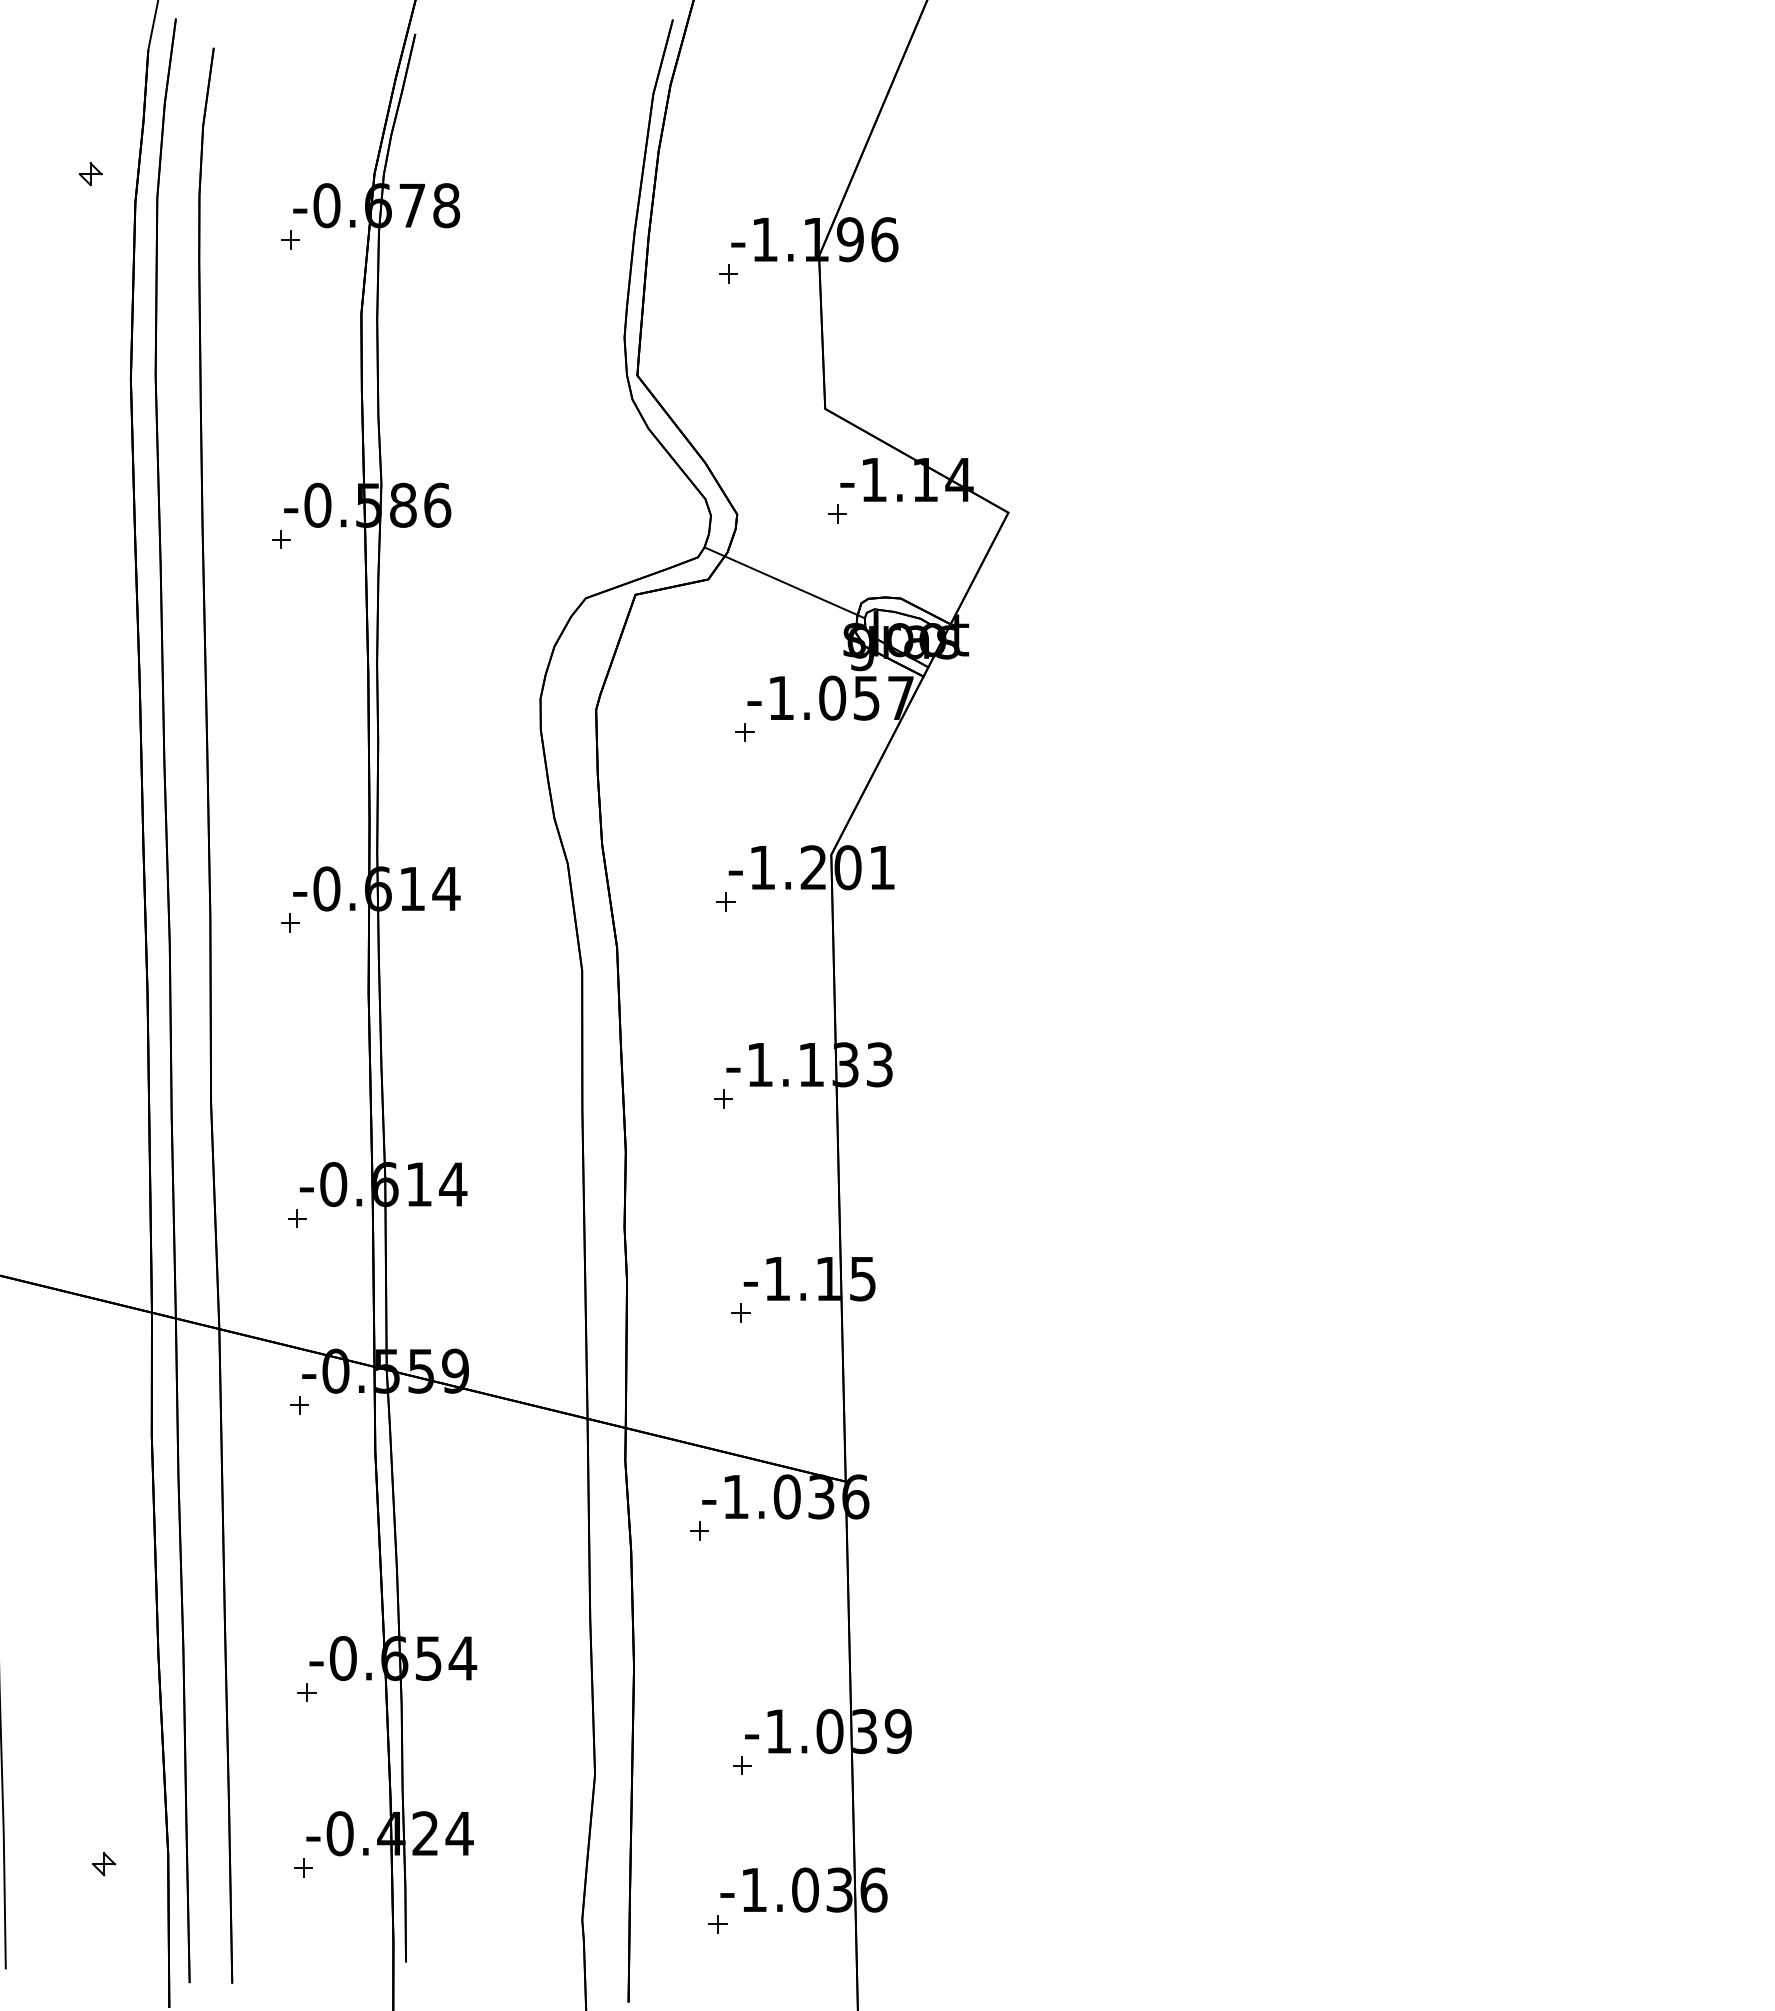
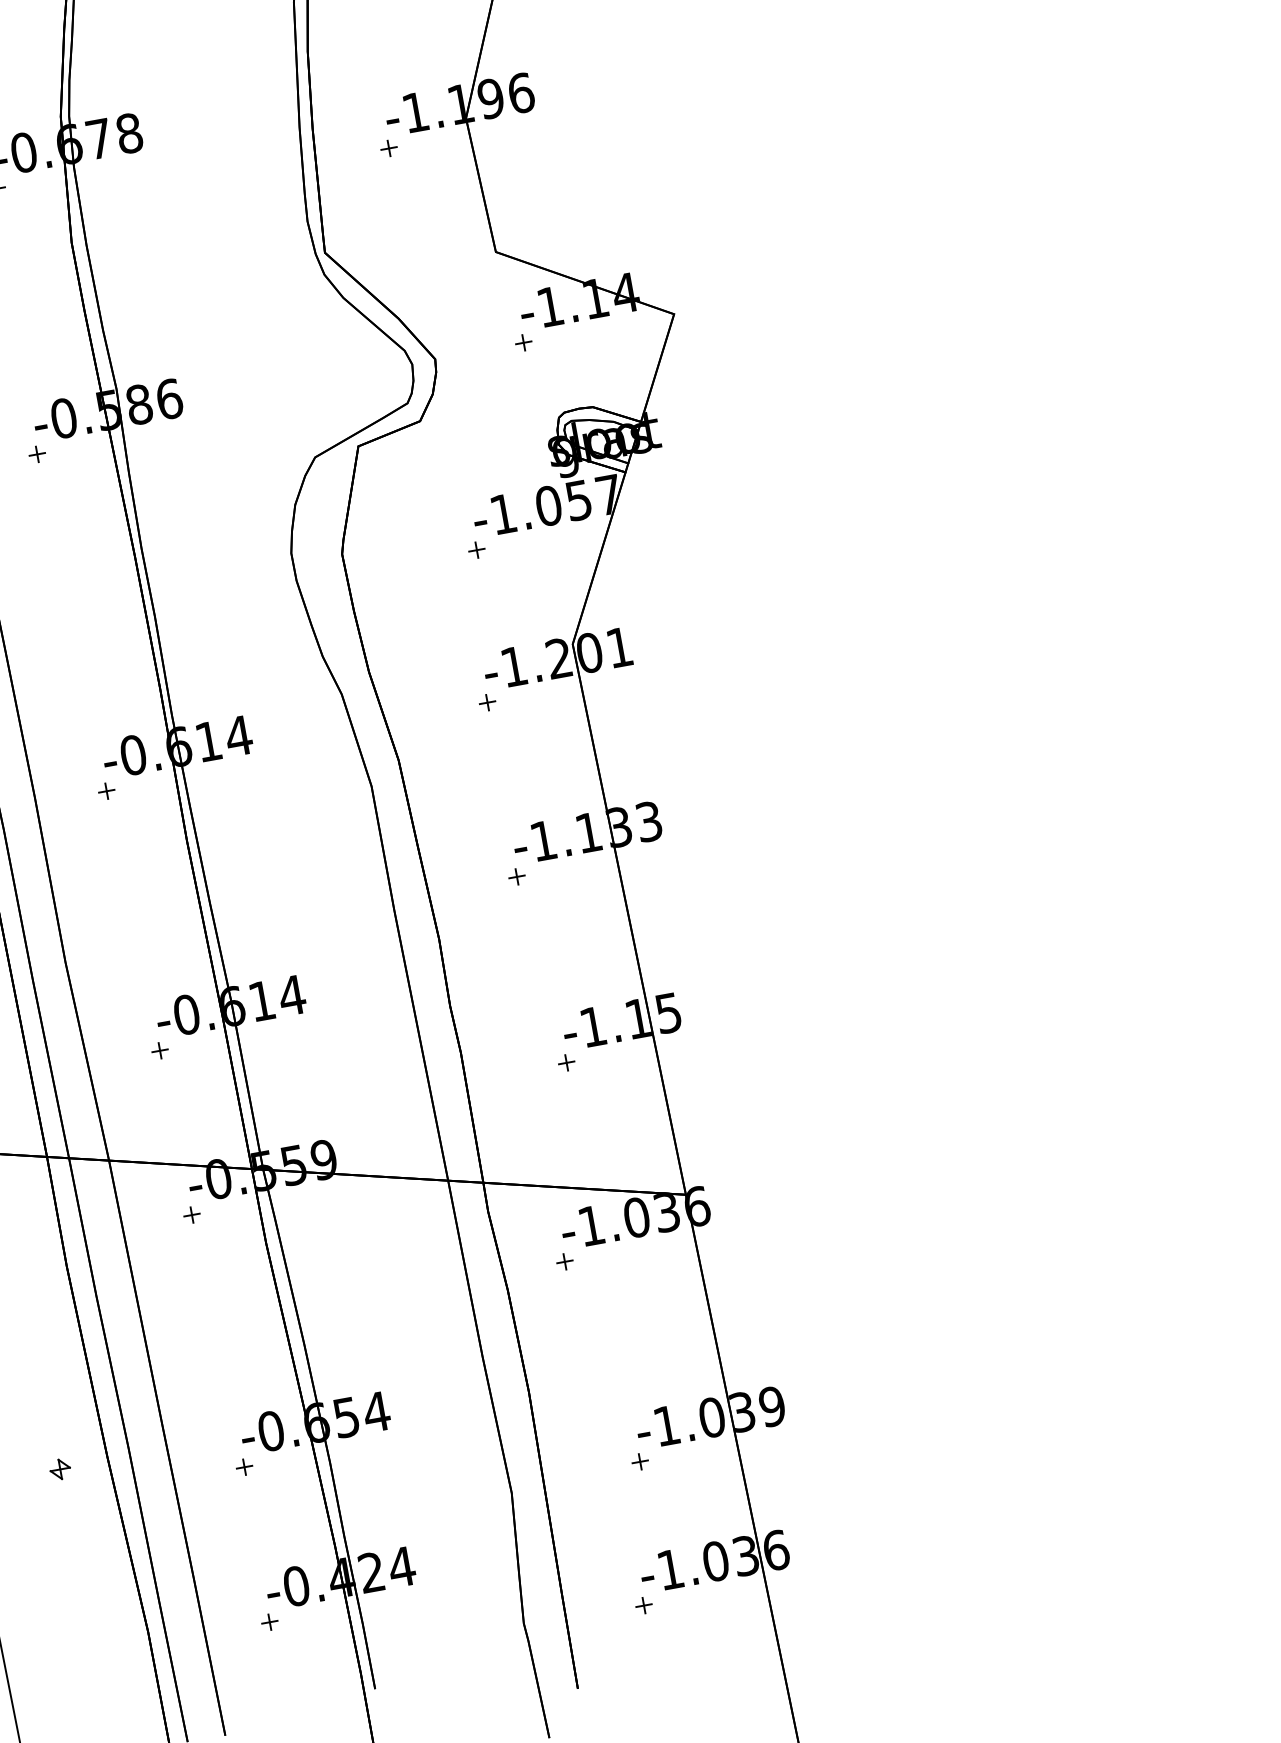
line: (784, 582) -> (487, 411), removed
part: (104, 1864) -> (60, 1469), moved

